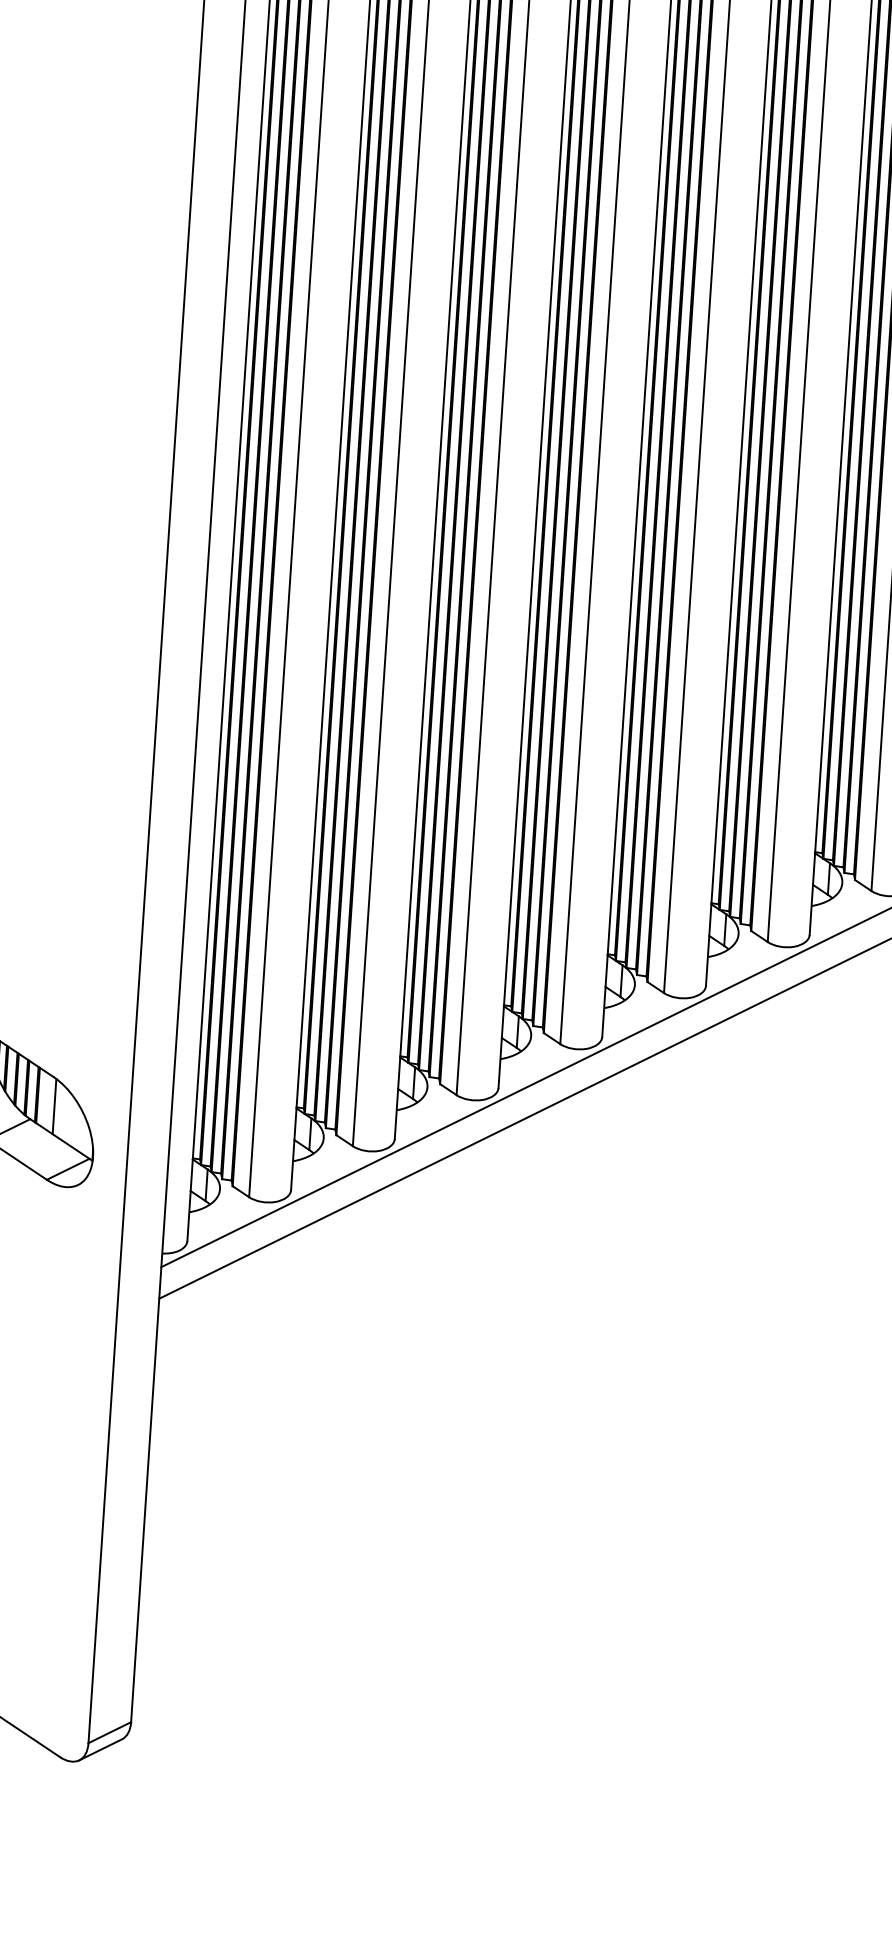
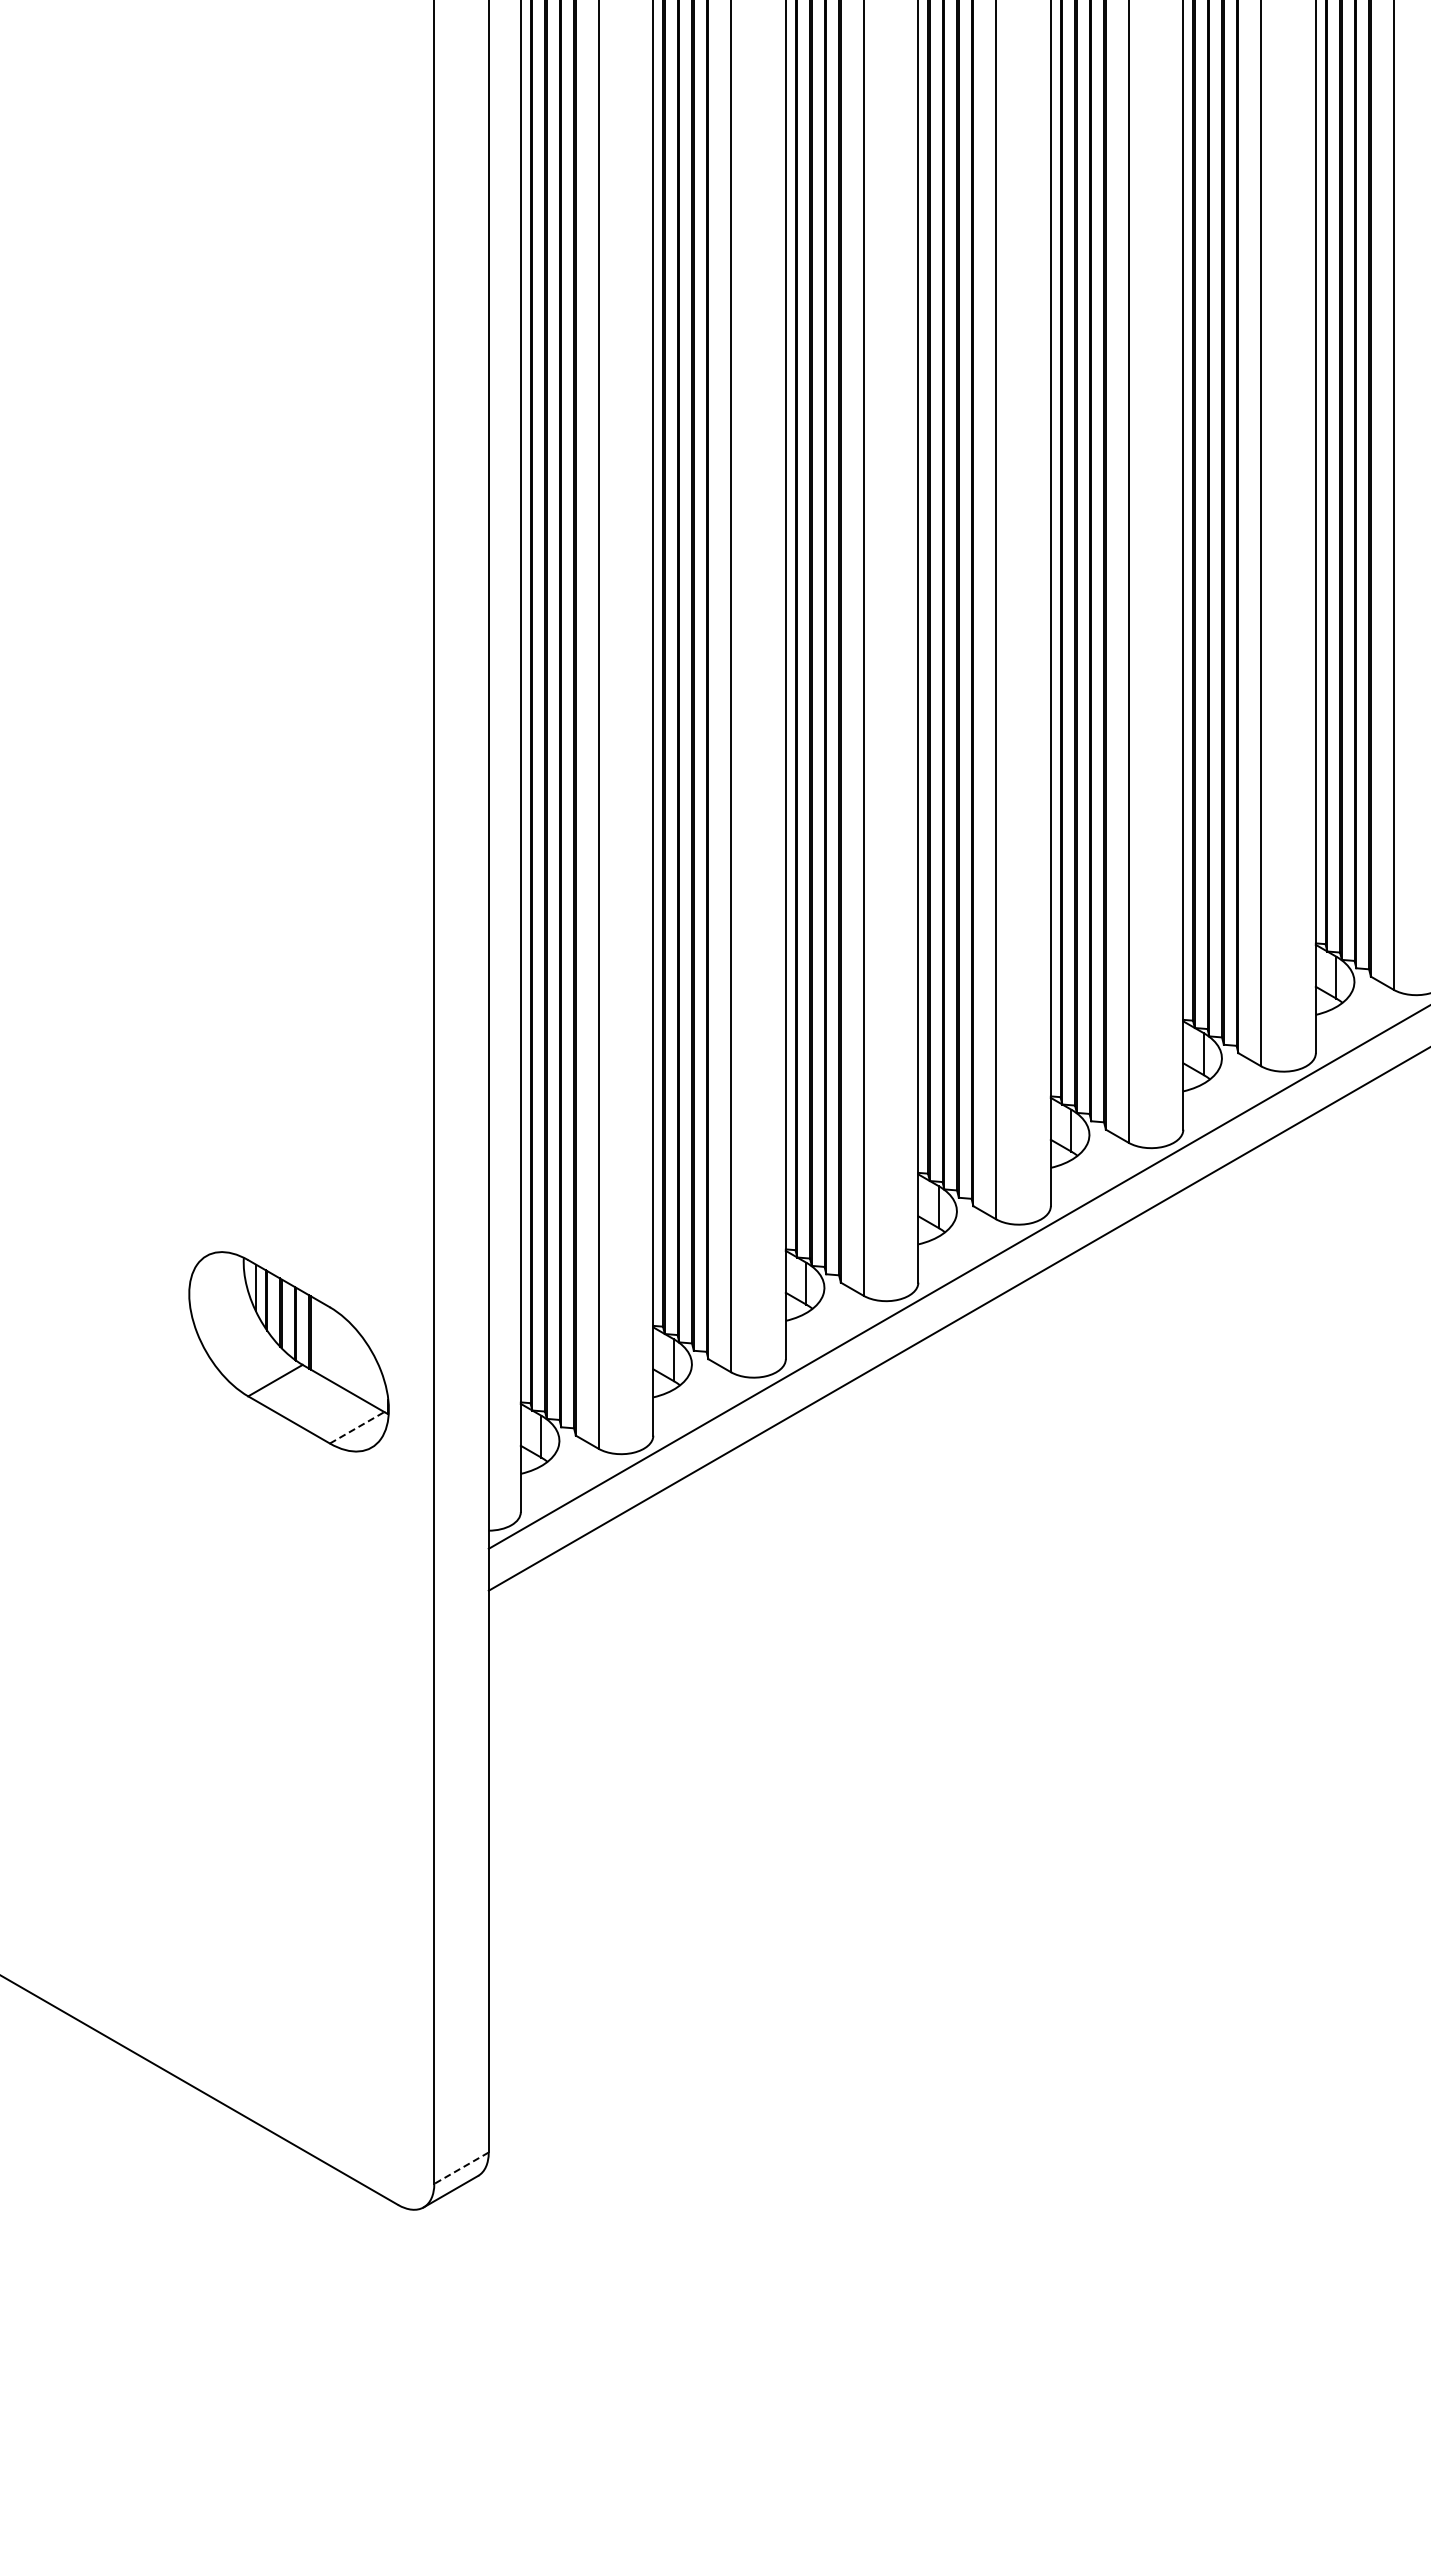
line: (54, 1106) -> (333, 1345), removed
line: (68, 1169) -> (357, 1427), solid -> dashed
line: (109, 1732) -> (461, 2168), solid -> dashed

